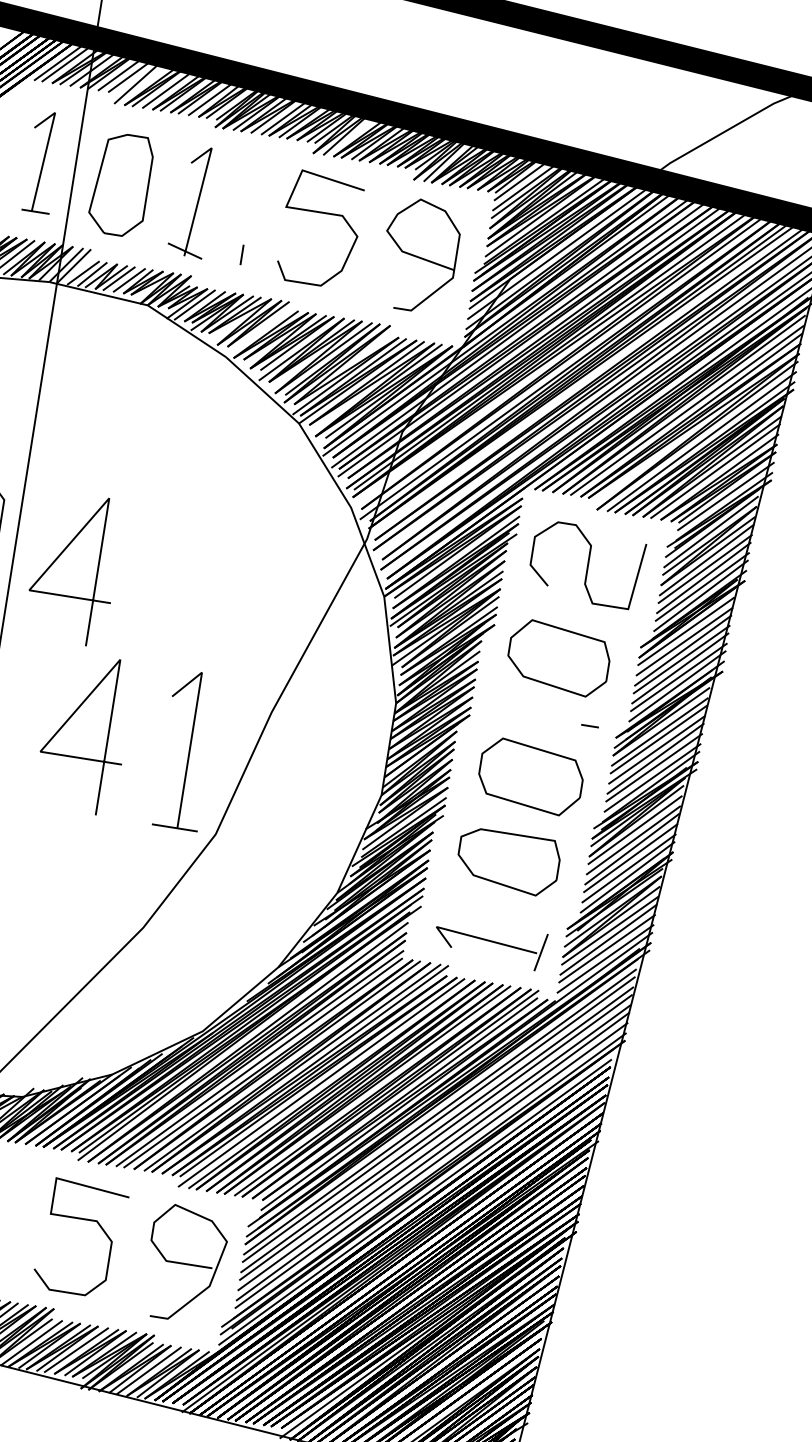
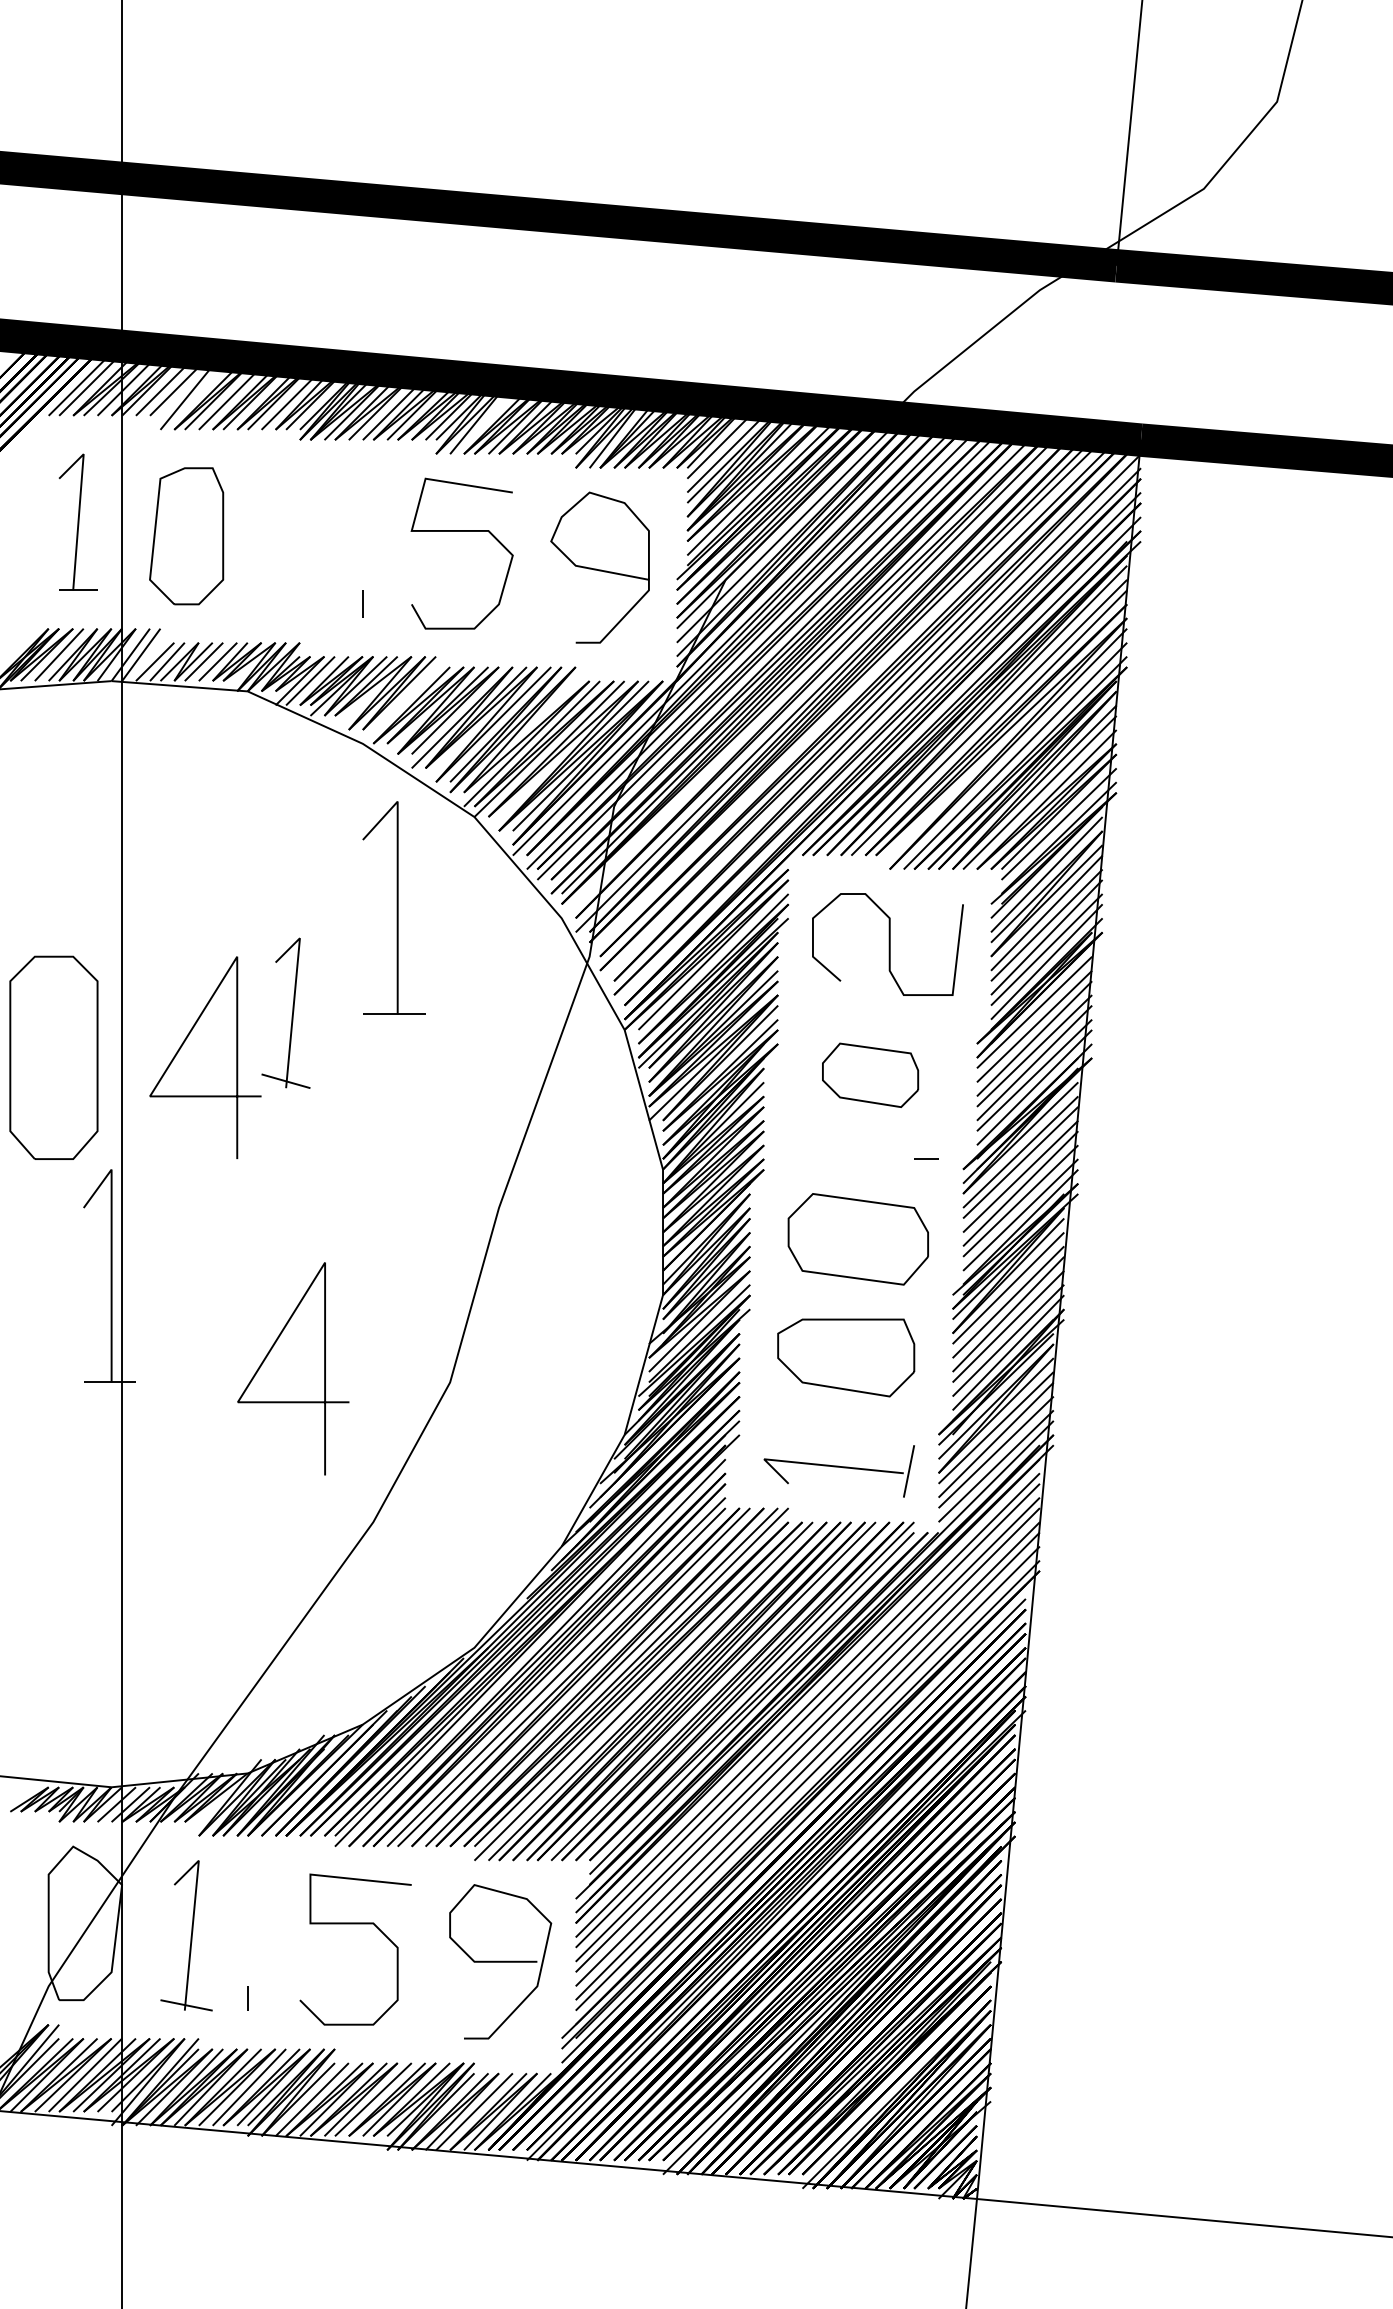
part: (196, 203) -> (291, 1015), moved
part: (558, 658) -> (870, 1075), size x0.7
line: (70, 719) -> (270, 1352), moved
part: (186, 749) -> (393, 907), moved

